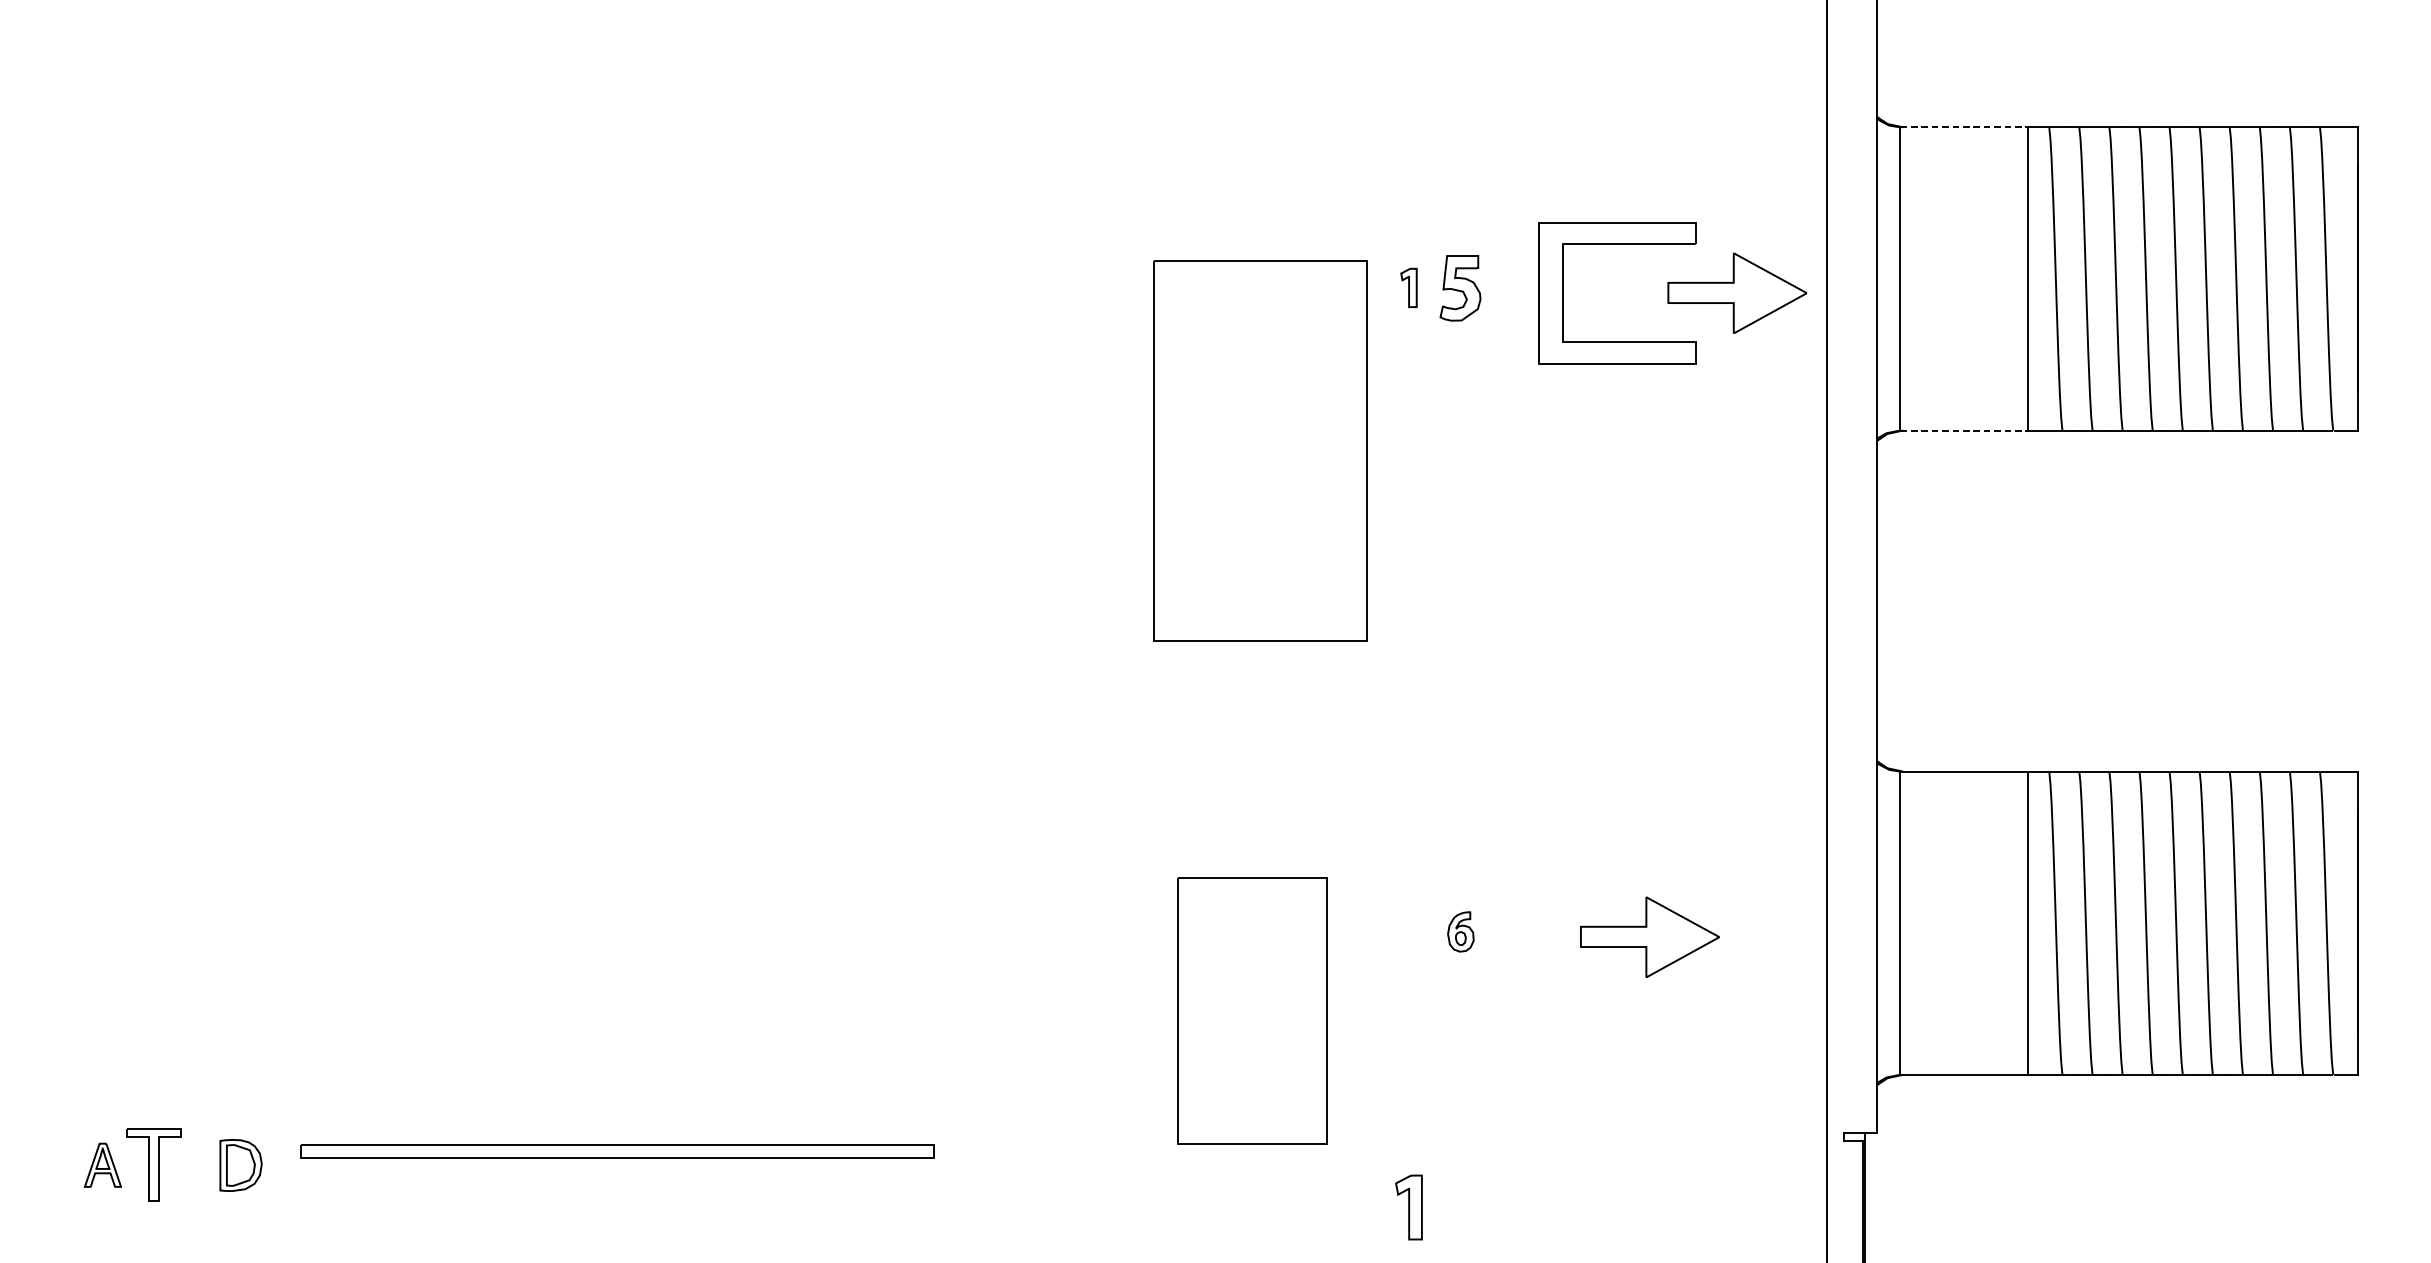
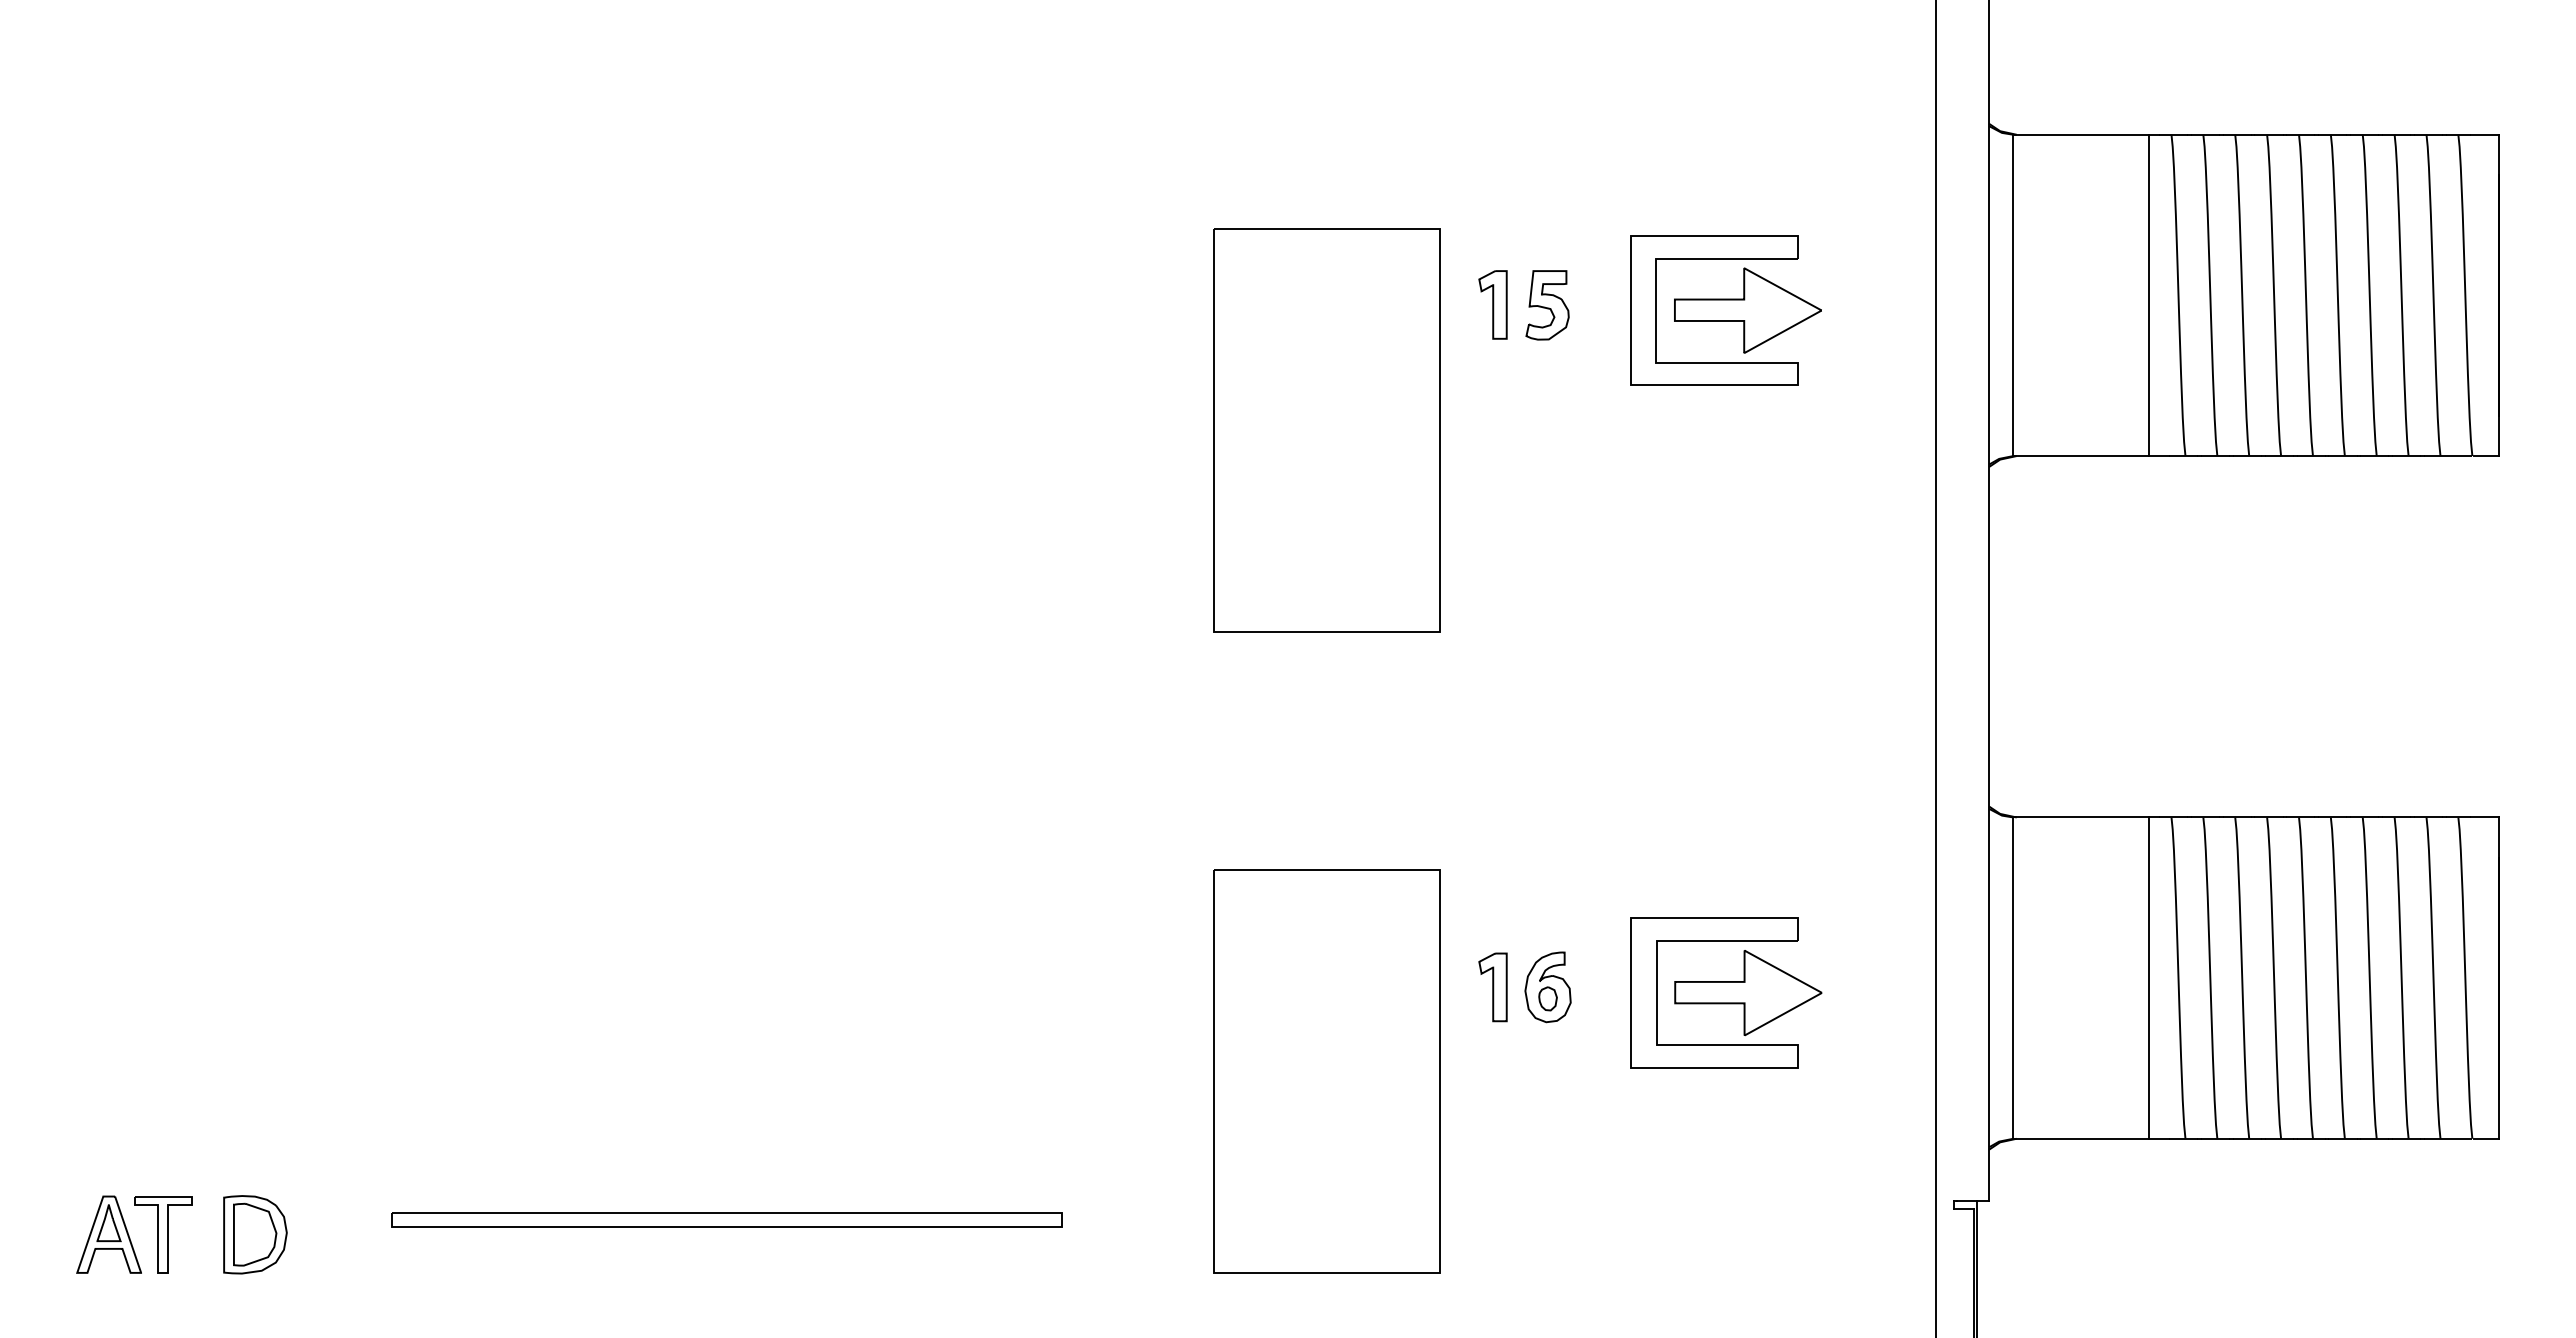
line: (1964, 127) -> (2081, 134), dashed -> solid
part: (1408, 287) -> (1492, 304), size x1.67
part: (1736, 293) -> (1747, 310), moved
line: (1964, 430) -> (2081, 456), dashed -> solid
part: (1259, 450) -> (1326, 430), moved
part: (1617, 888) -> (1714, 941), added
part: (1460, 932) -> (1547, 987), size x1.67
part: (1251, 1011) -> (1326, 1071), size x1.43
part: (616, 1151) -> (726, 1219), moved
part: (102, 1165) -> (108, 1234), size x1.67
part: (241, 1165) -> (255, 1234), size x1.43
part: (1408, 1207) -> (1492, 987), moved

